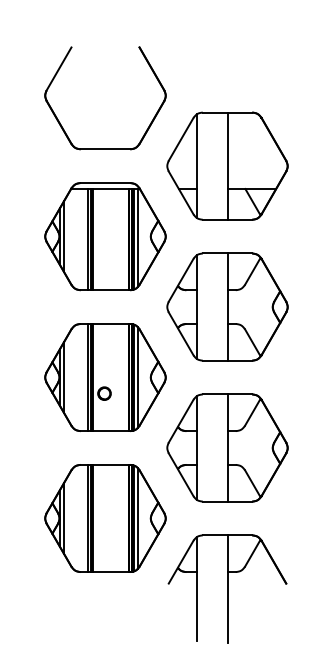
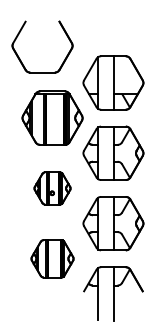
part: (61, 121) -> (20, 58), moved
part: (105, 377) -> (52, 188), size x0.6
part: (105, 517) -> (52, 258), size x0.7

